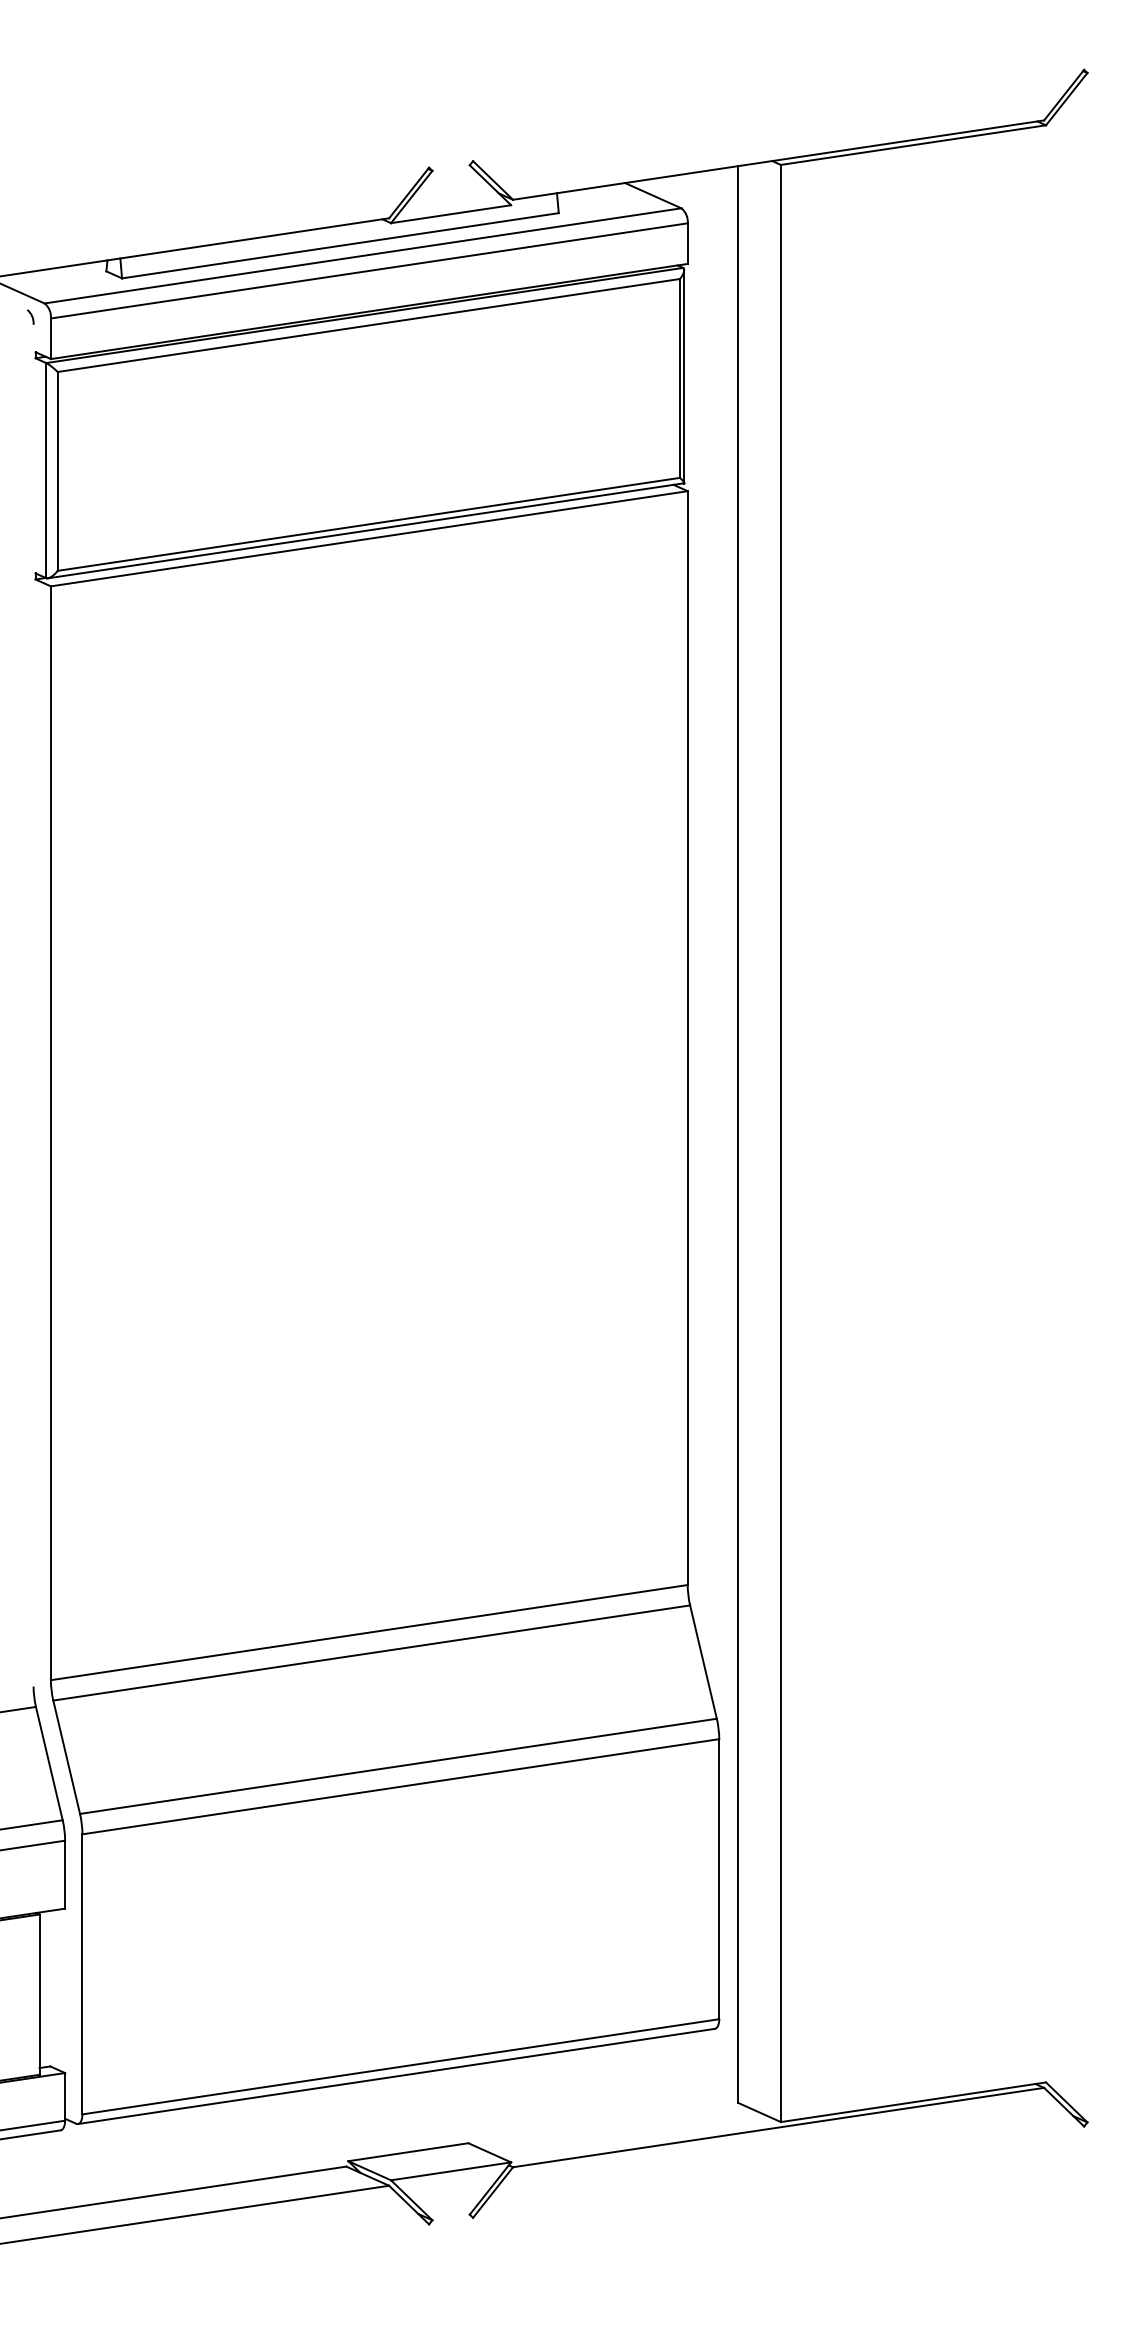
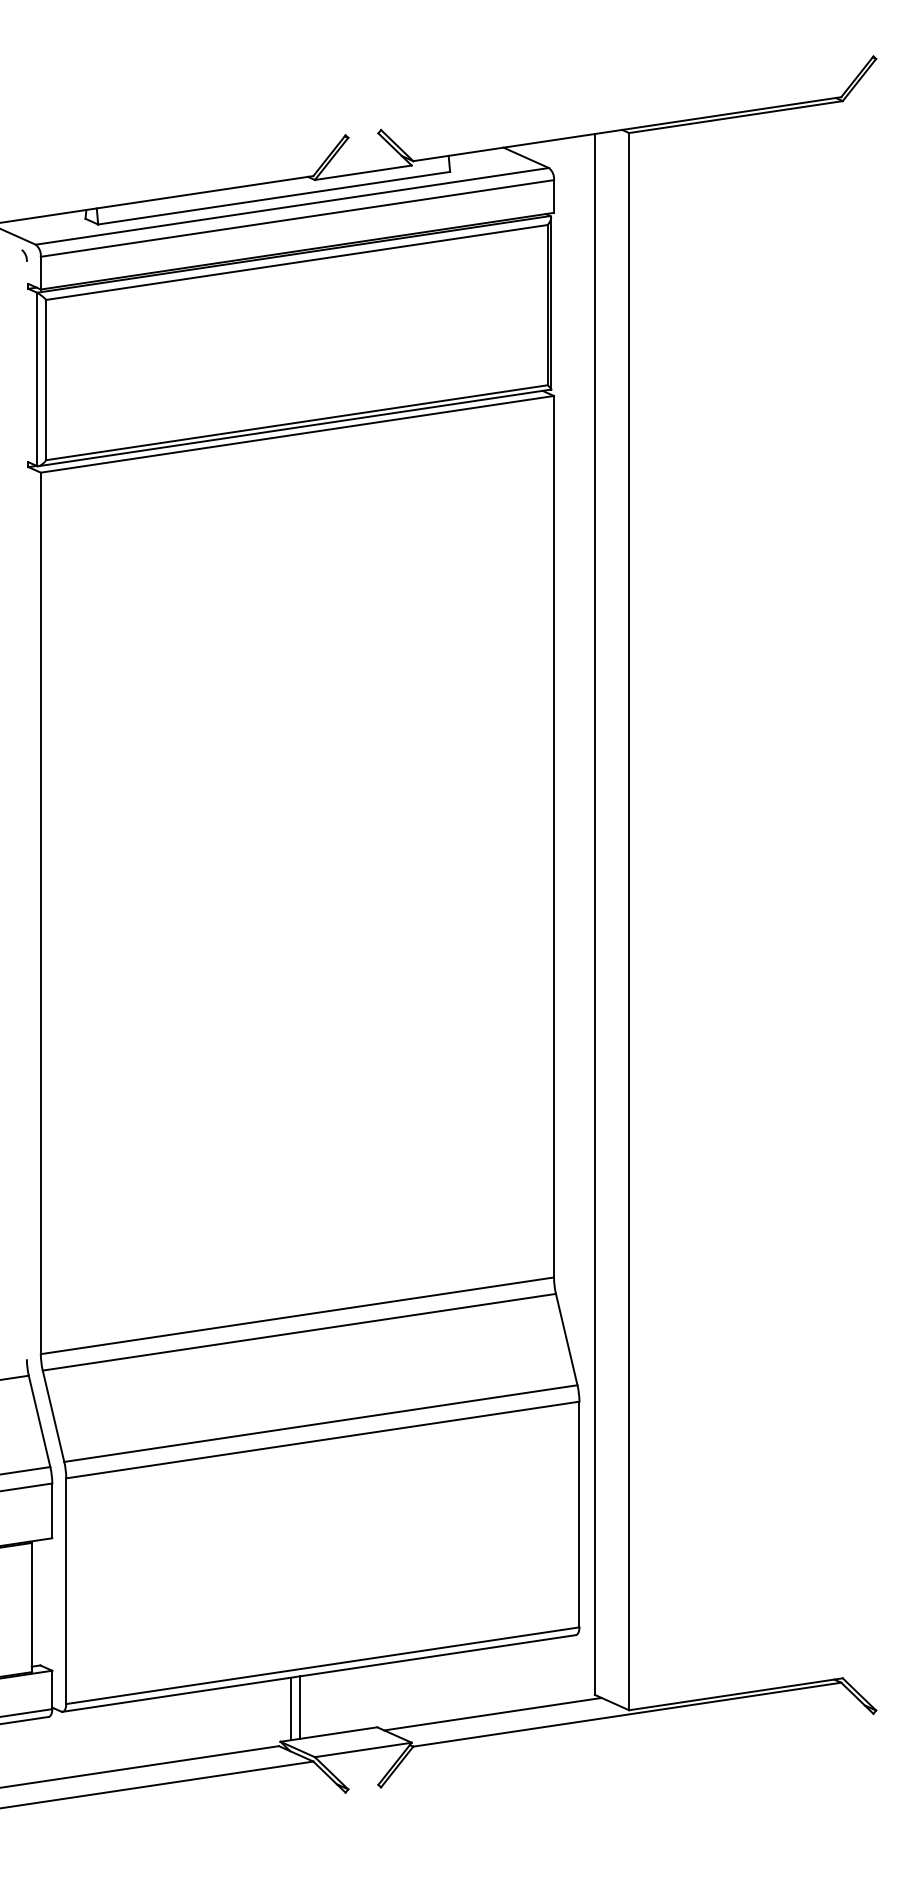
line: (371, 2118) -> (299, 1707), added
line: (361, 2119) -> (291, 1708), added
line: (611, 2126) -> (492, 1713), added

